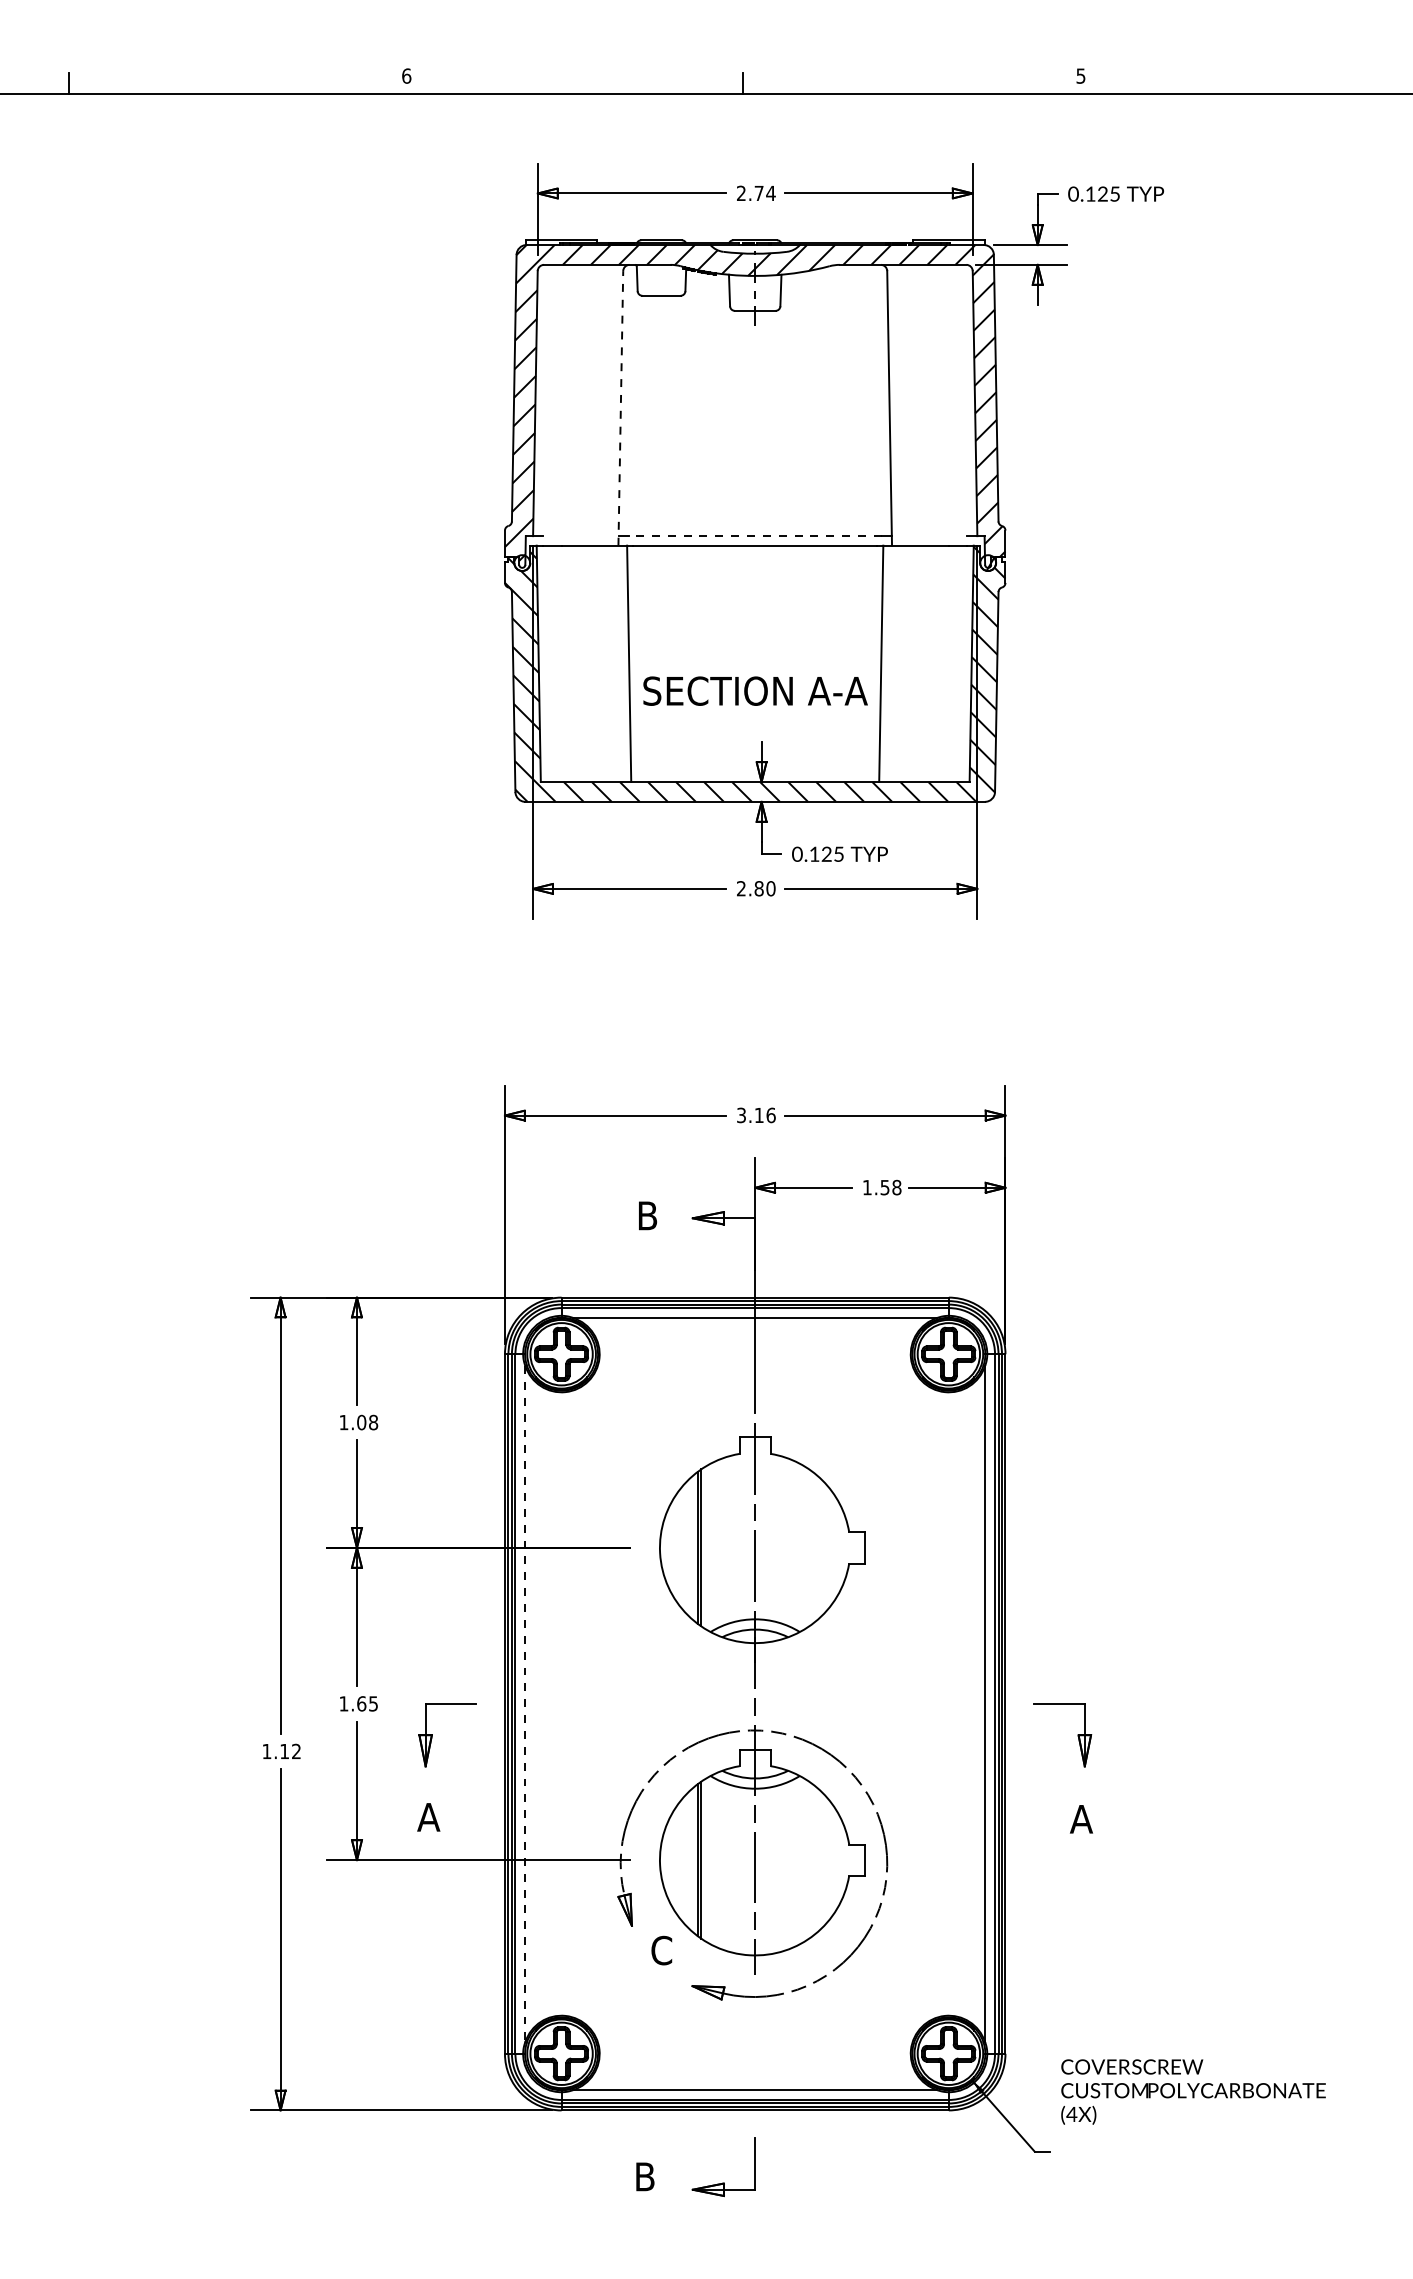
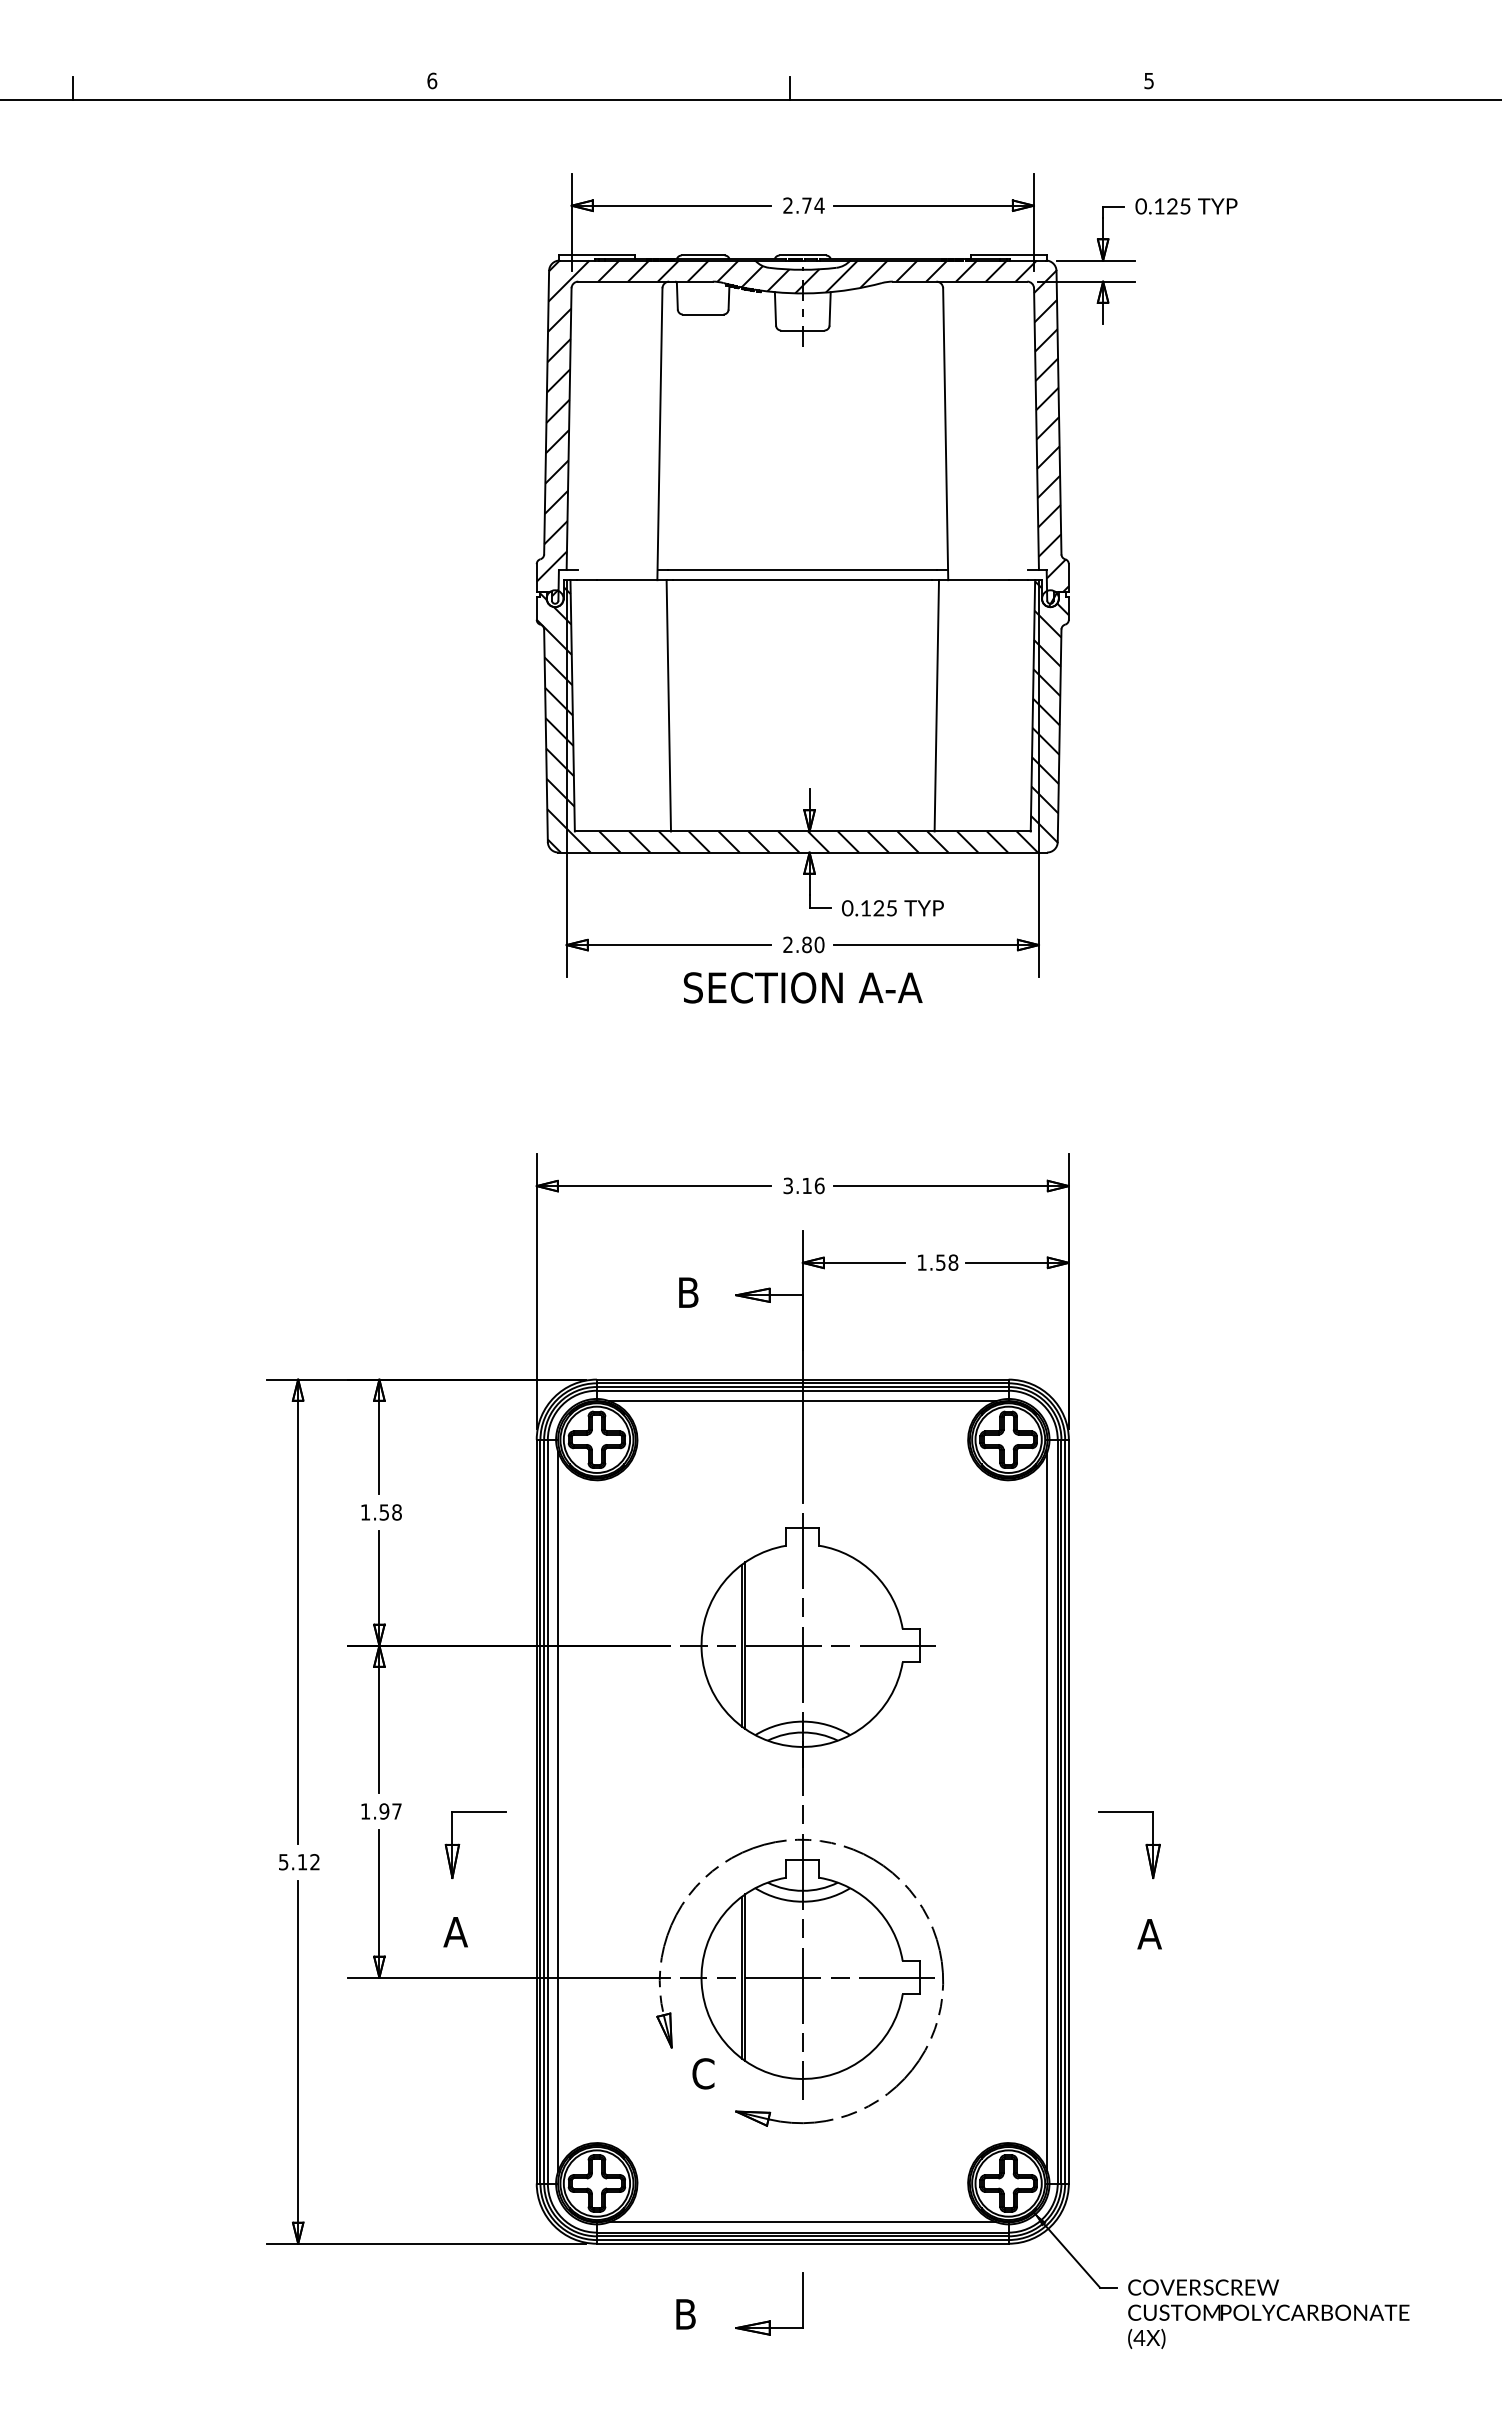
line: (620, 408) -> (659, 434), dashed -> solid
line: (754, 536) -> (802, 570), dashed -> solid
text: (755, 690) -> (803, 987), moved
text: (361, 1422) -> (384, 1512), 1.08 -> 1.58
line: (759, 1547) -> (807, 1645), added
text: (367, 1703) -> (390, 1811), 1.65 -> 1.97
line: (525, 1704) -> (558, 1812), dashed -> solid
text: (266, 1751) -> (283, 1862), 1.12 -> 5.12
line: (759, 1859) -> (807, 1977), added
text: (1193, 2091) -> (1268, 2313), moved

